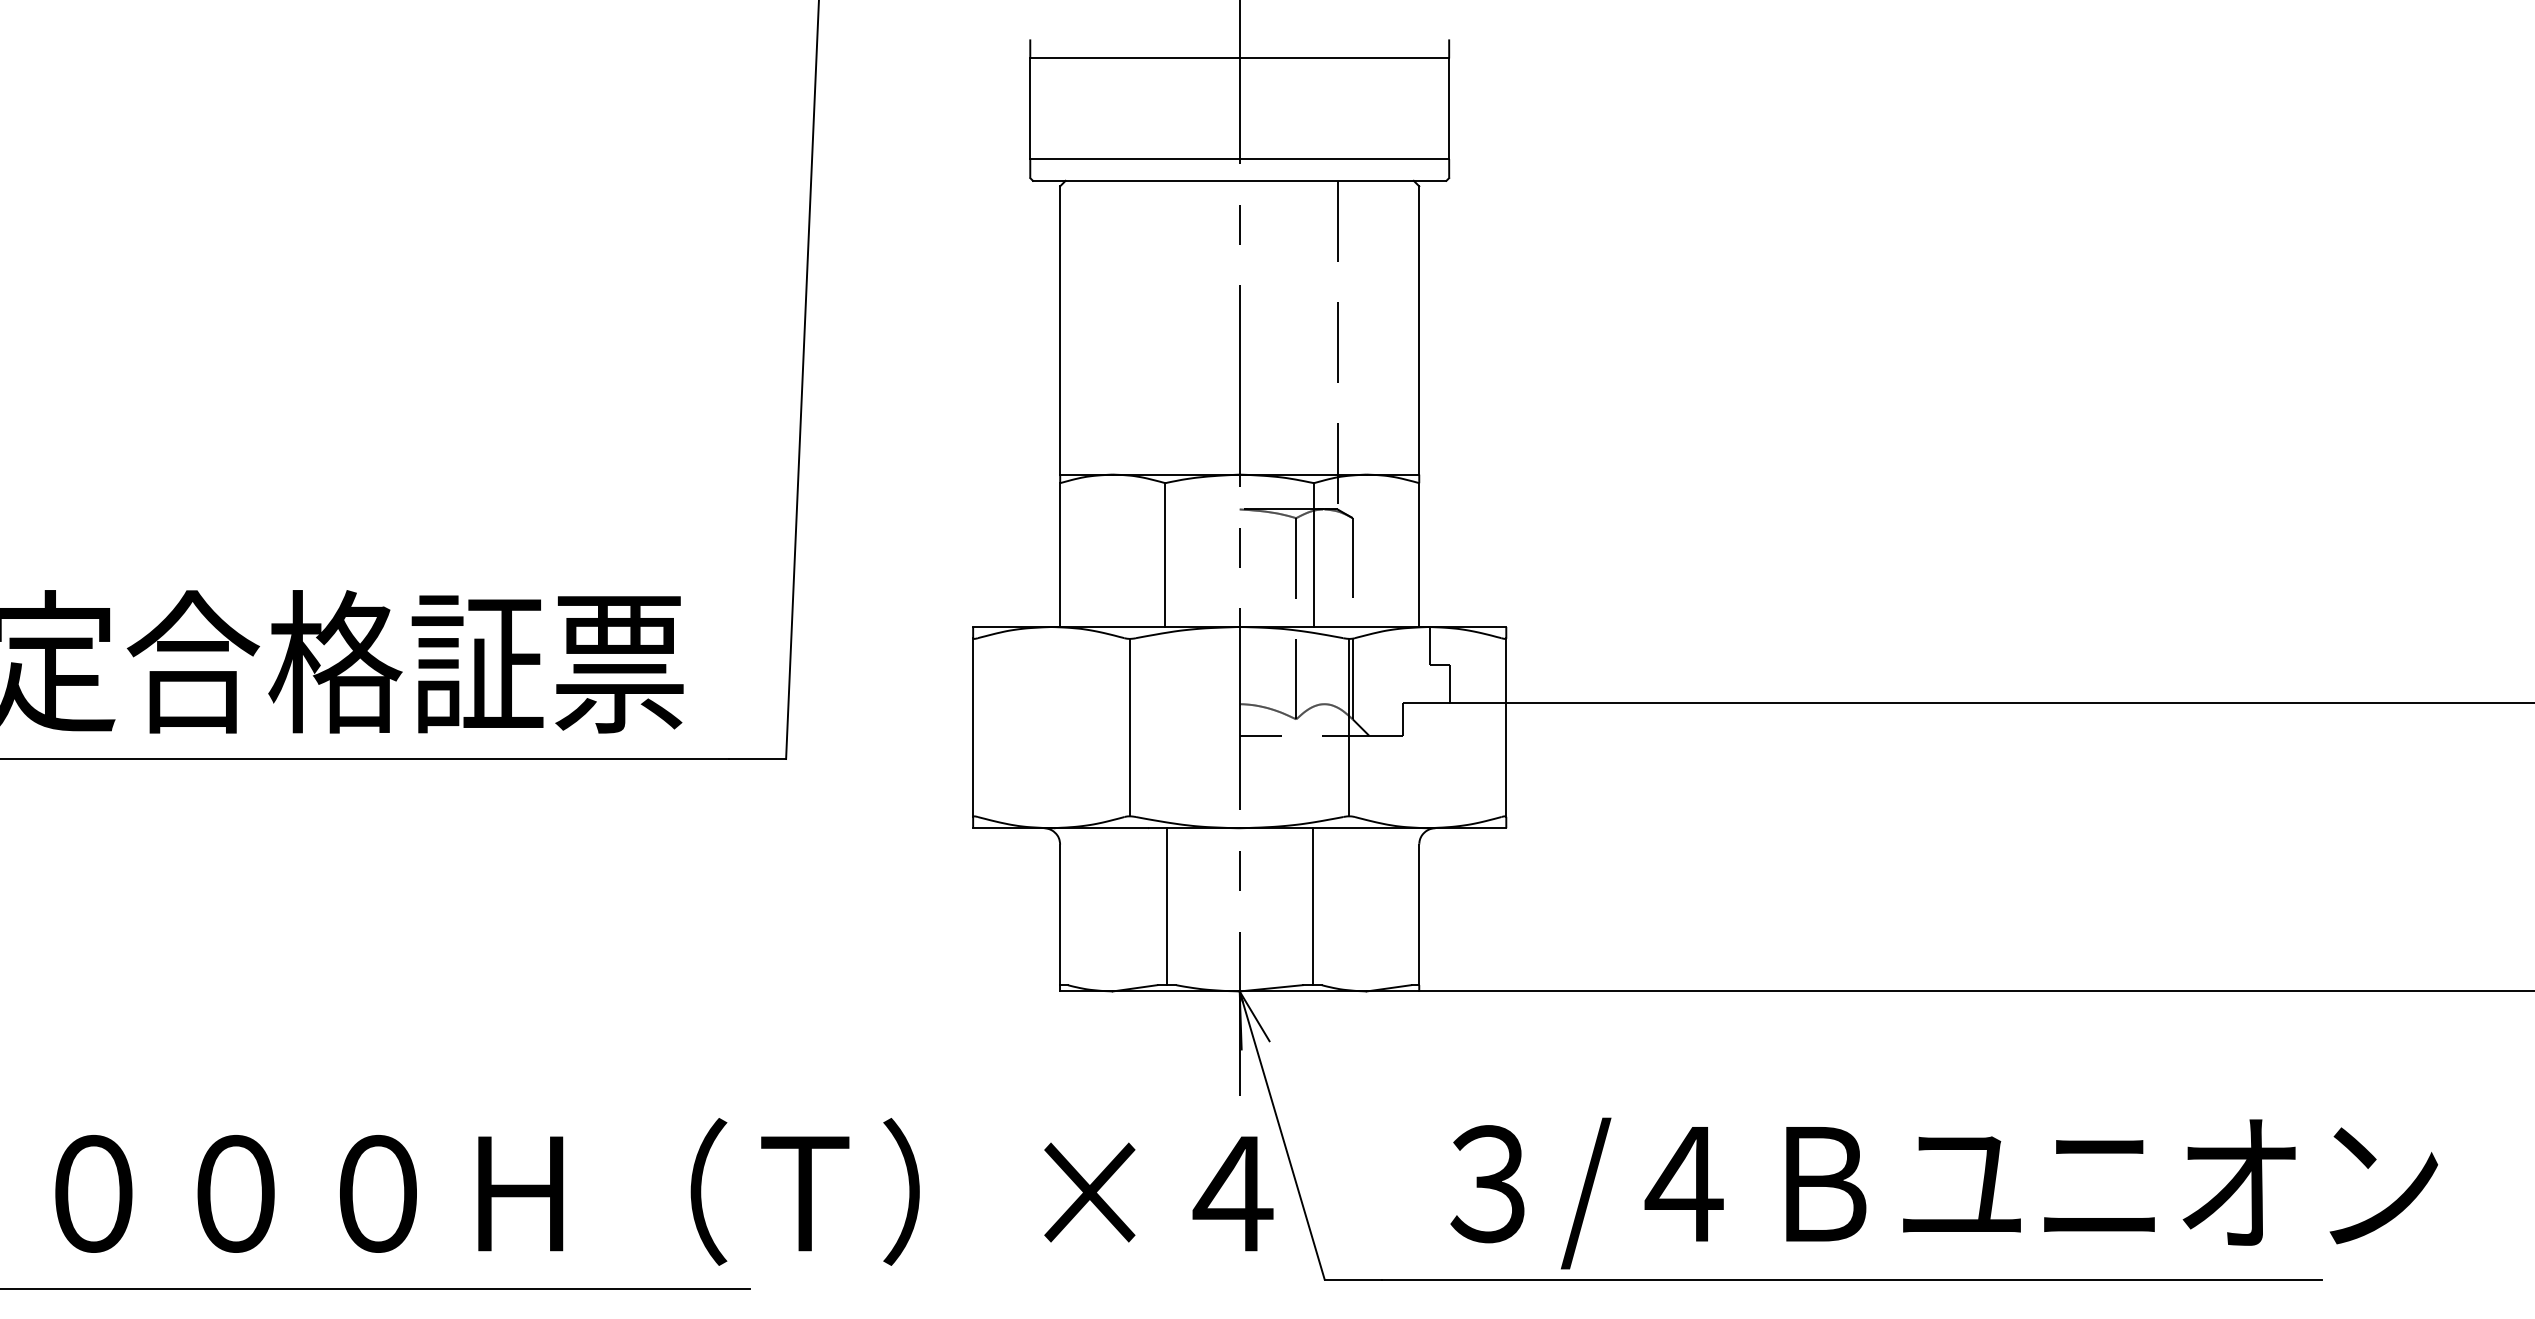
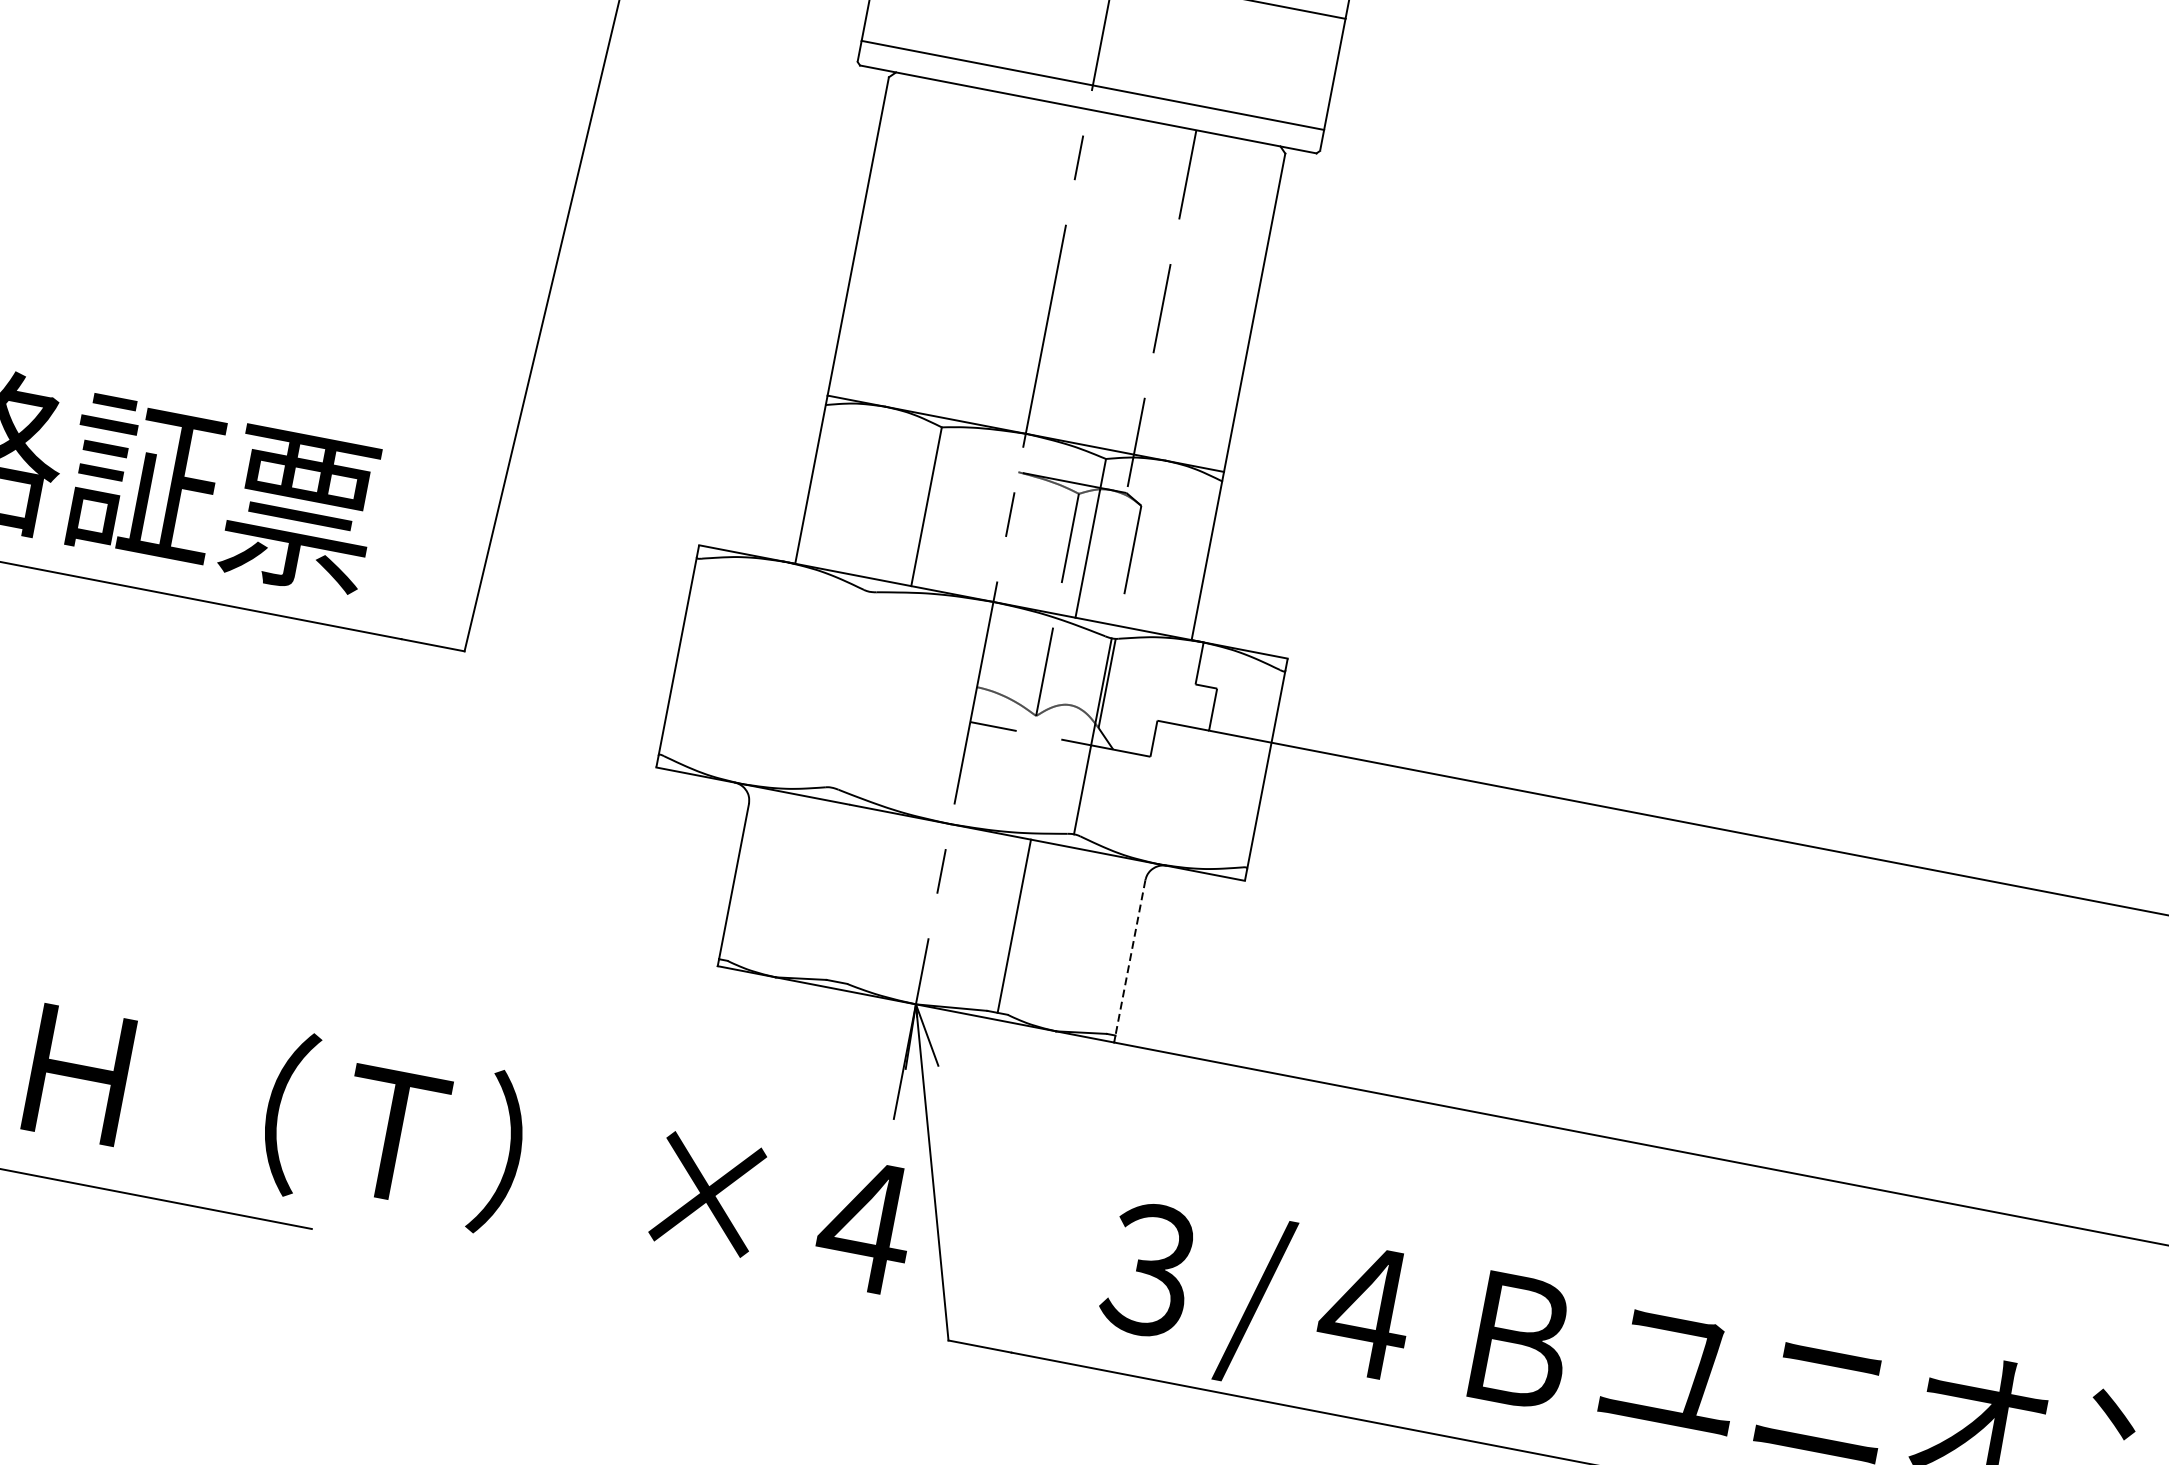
line: (1130, 727) -> (851, 689), removed
line: (1166, 906) -> (853, 894), removed
line: (1419, 915) -> (1130, 958), solid -> dashed

